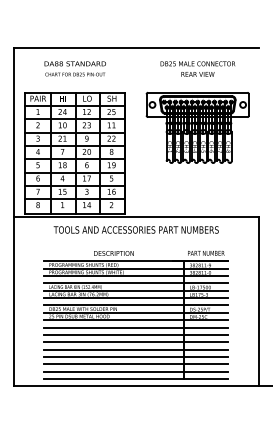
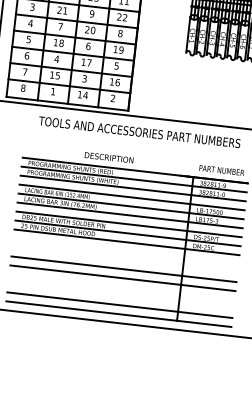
line: (135, 327) -> (125, 251), removed
line: (135, 334) -> (124, 259), removed
line: (135, 356) -> (121, 286), removed
line: (135, 364) -> (120, 296), removed

